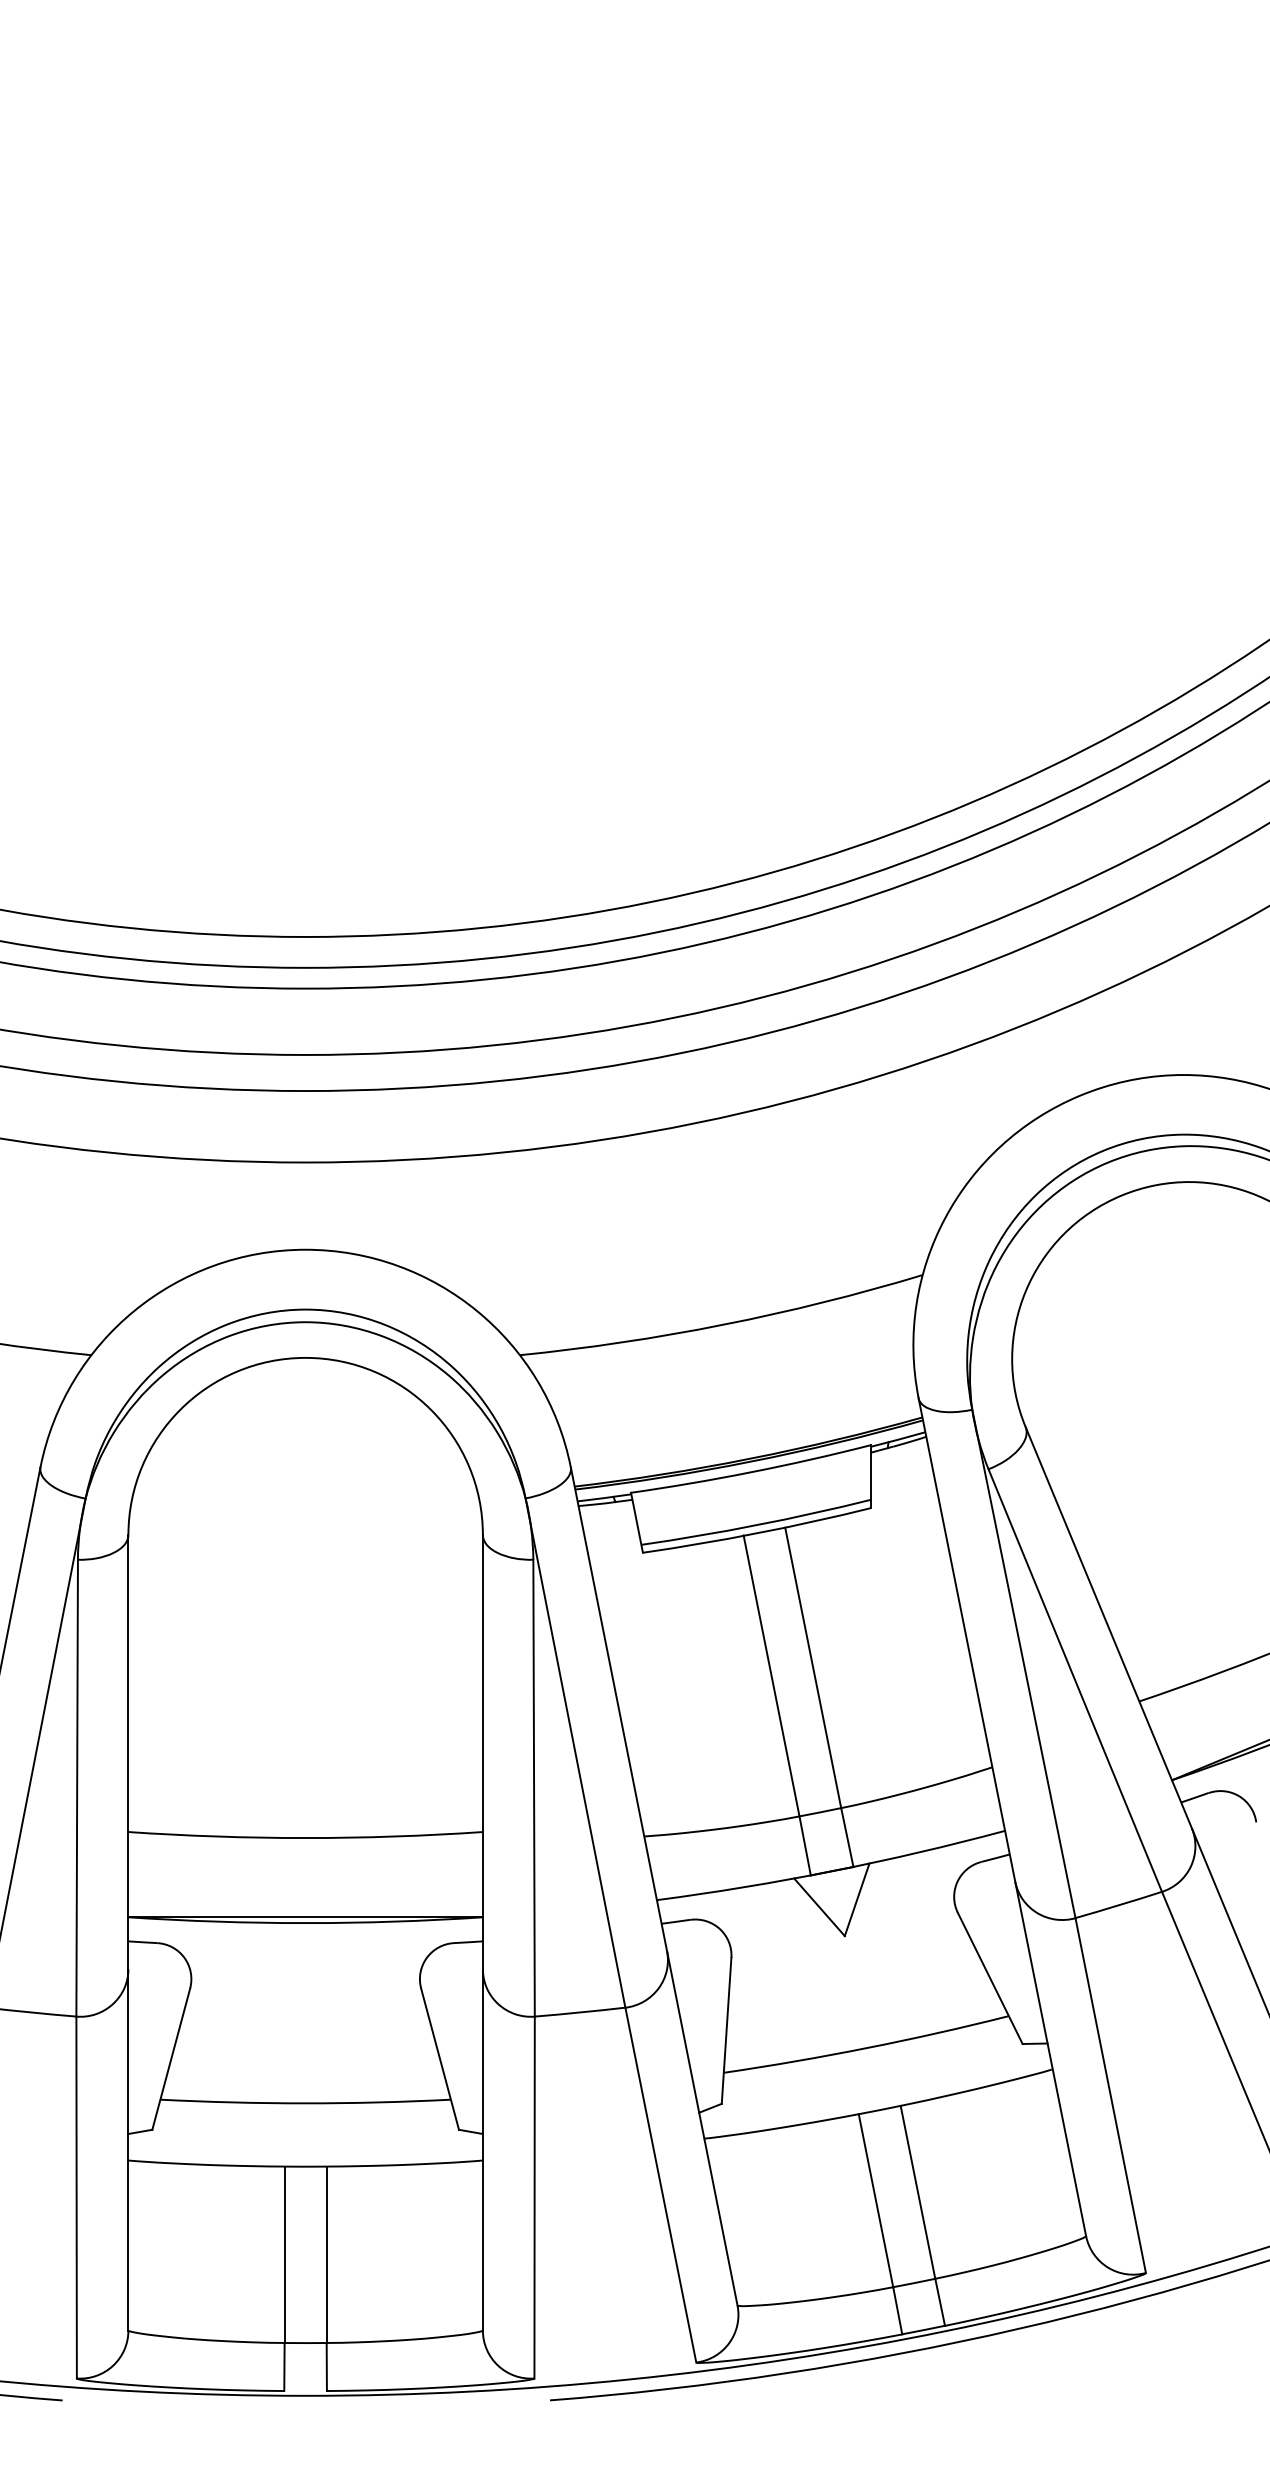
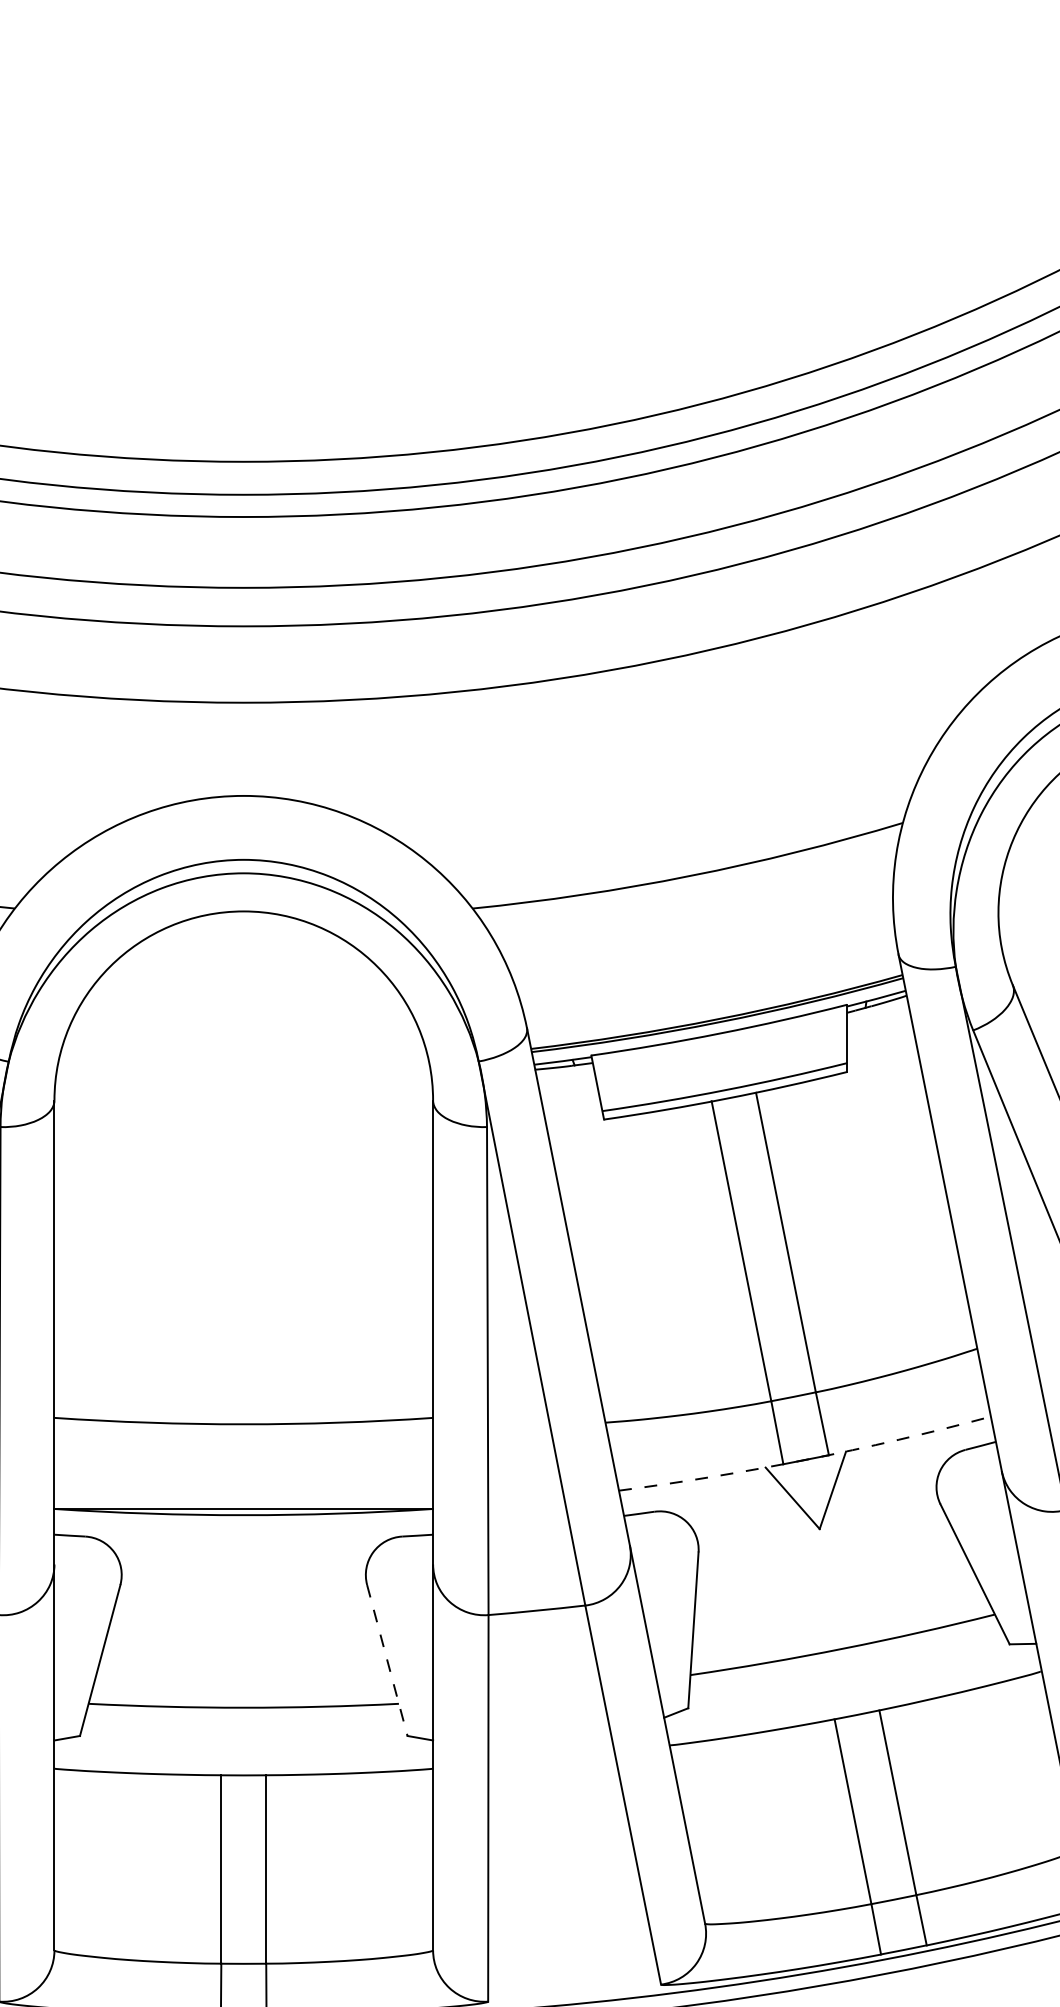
arc: (832, 1871) -> (806, 1460), solid -> dashed
line: (440, 2059) -> (387, 1660), solid -> dashed

